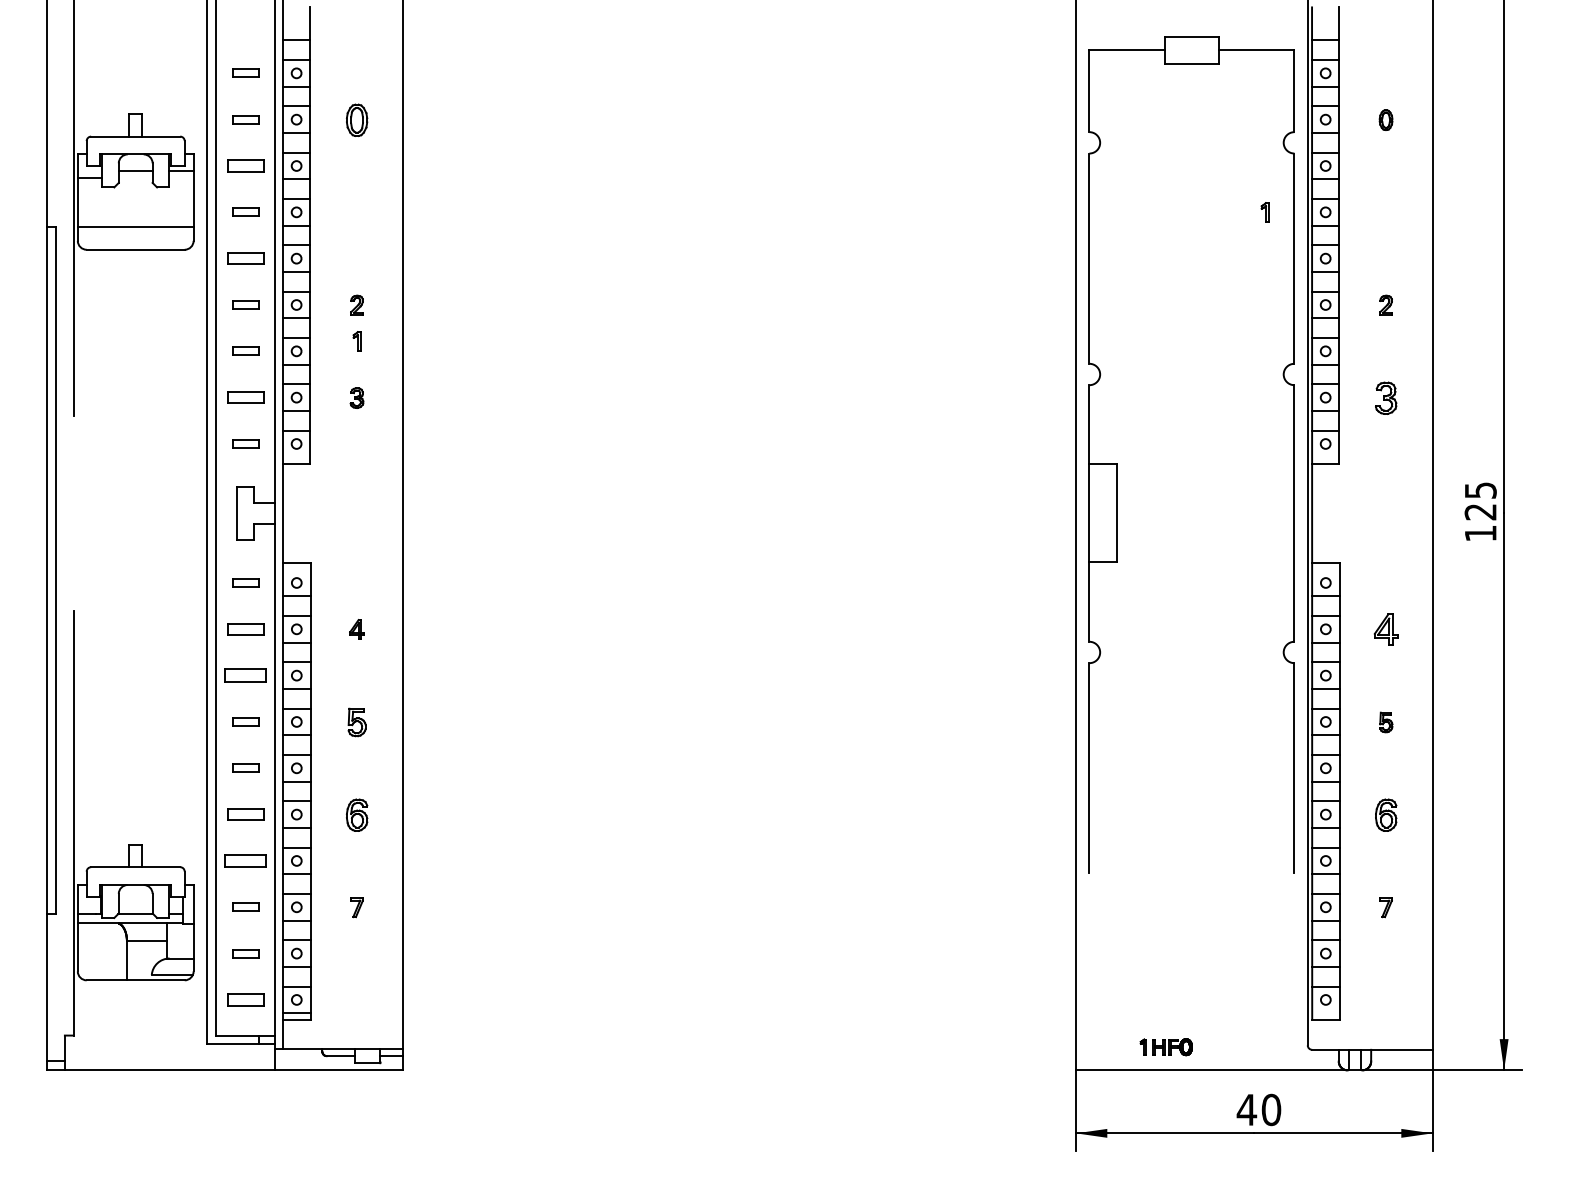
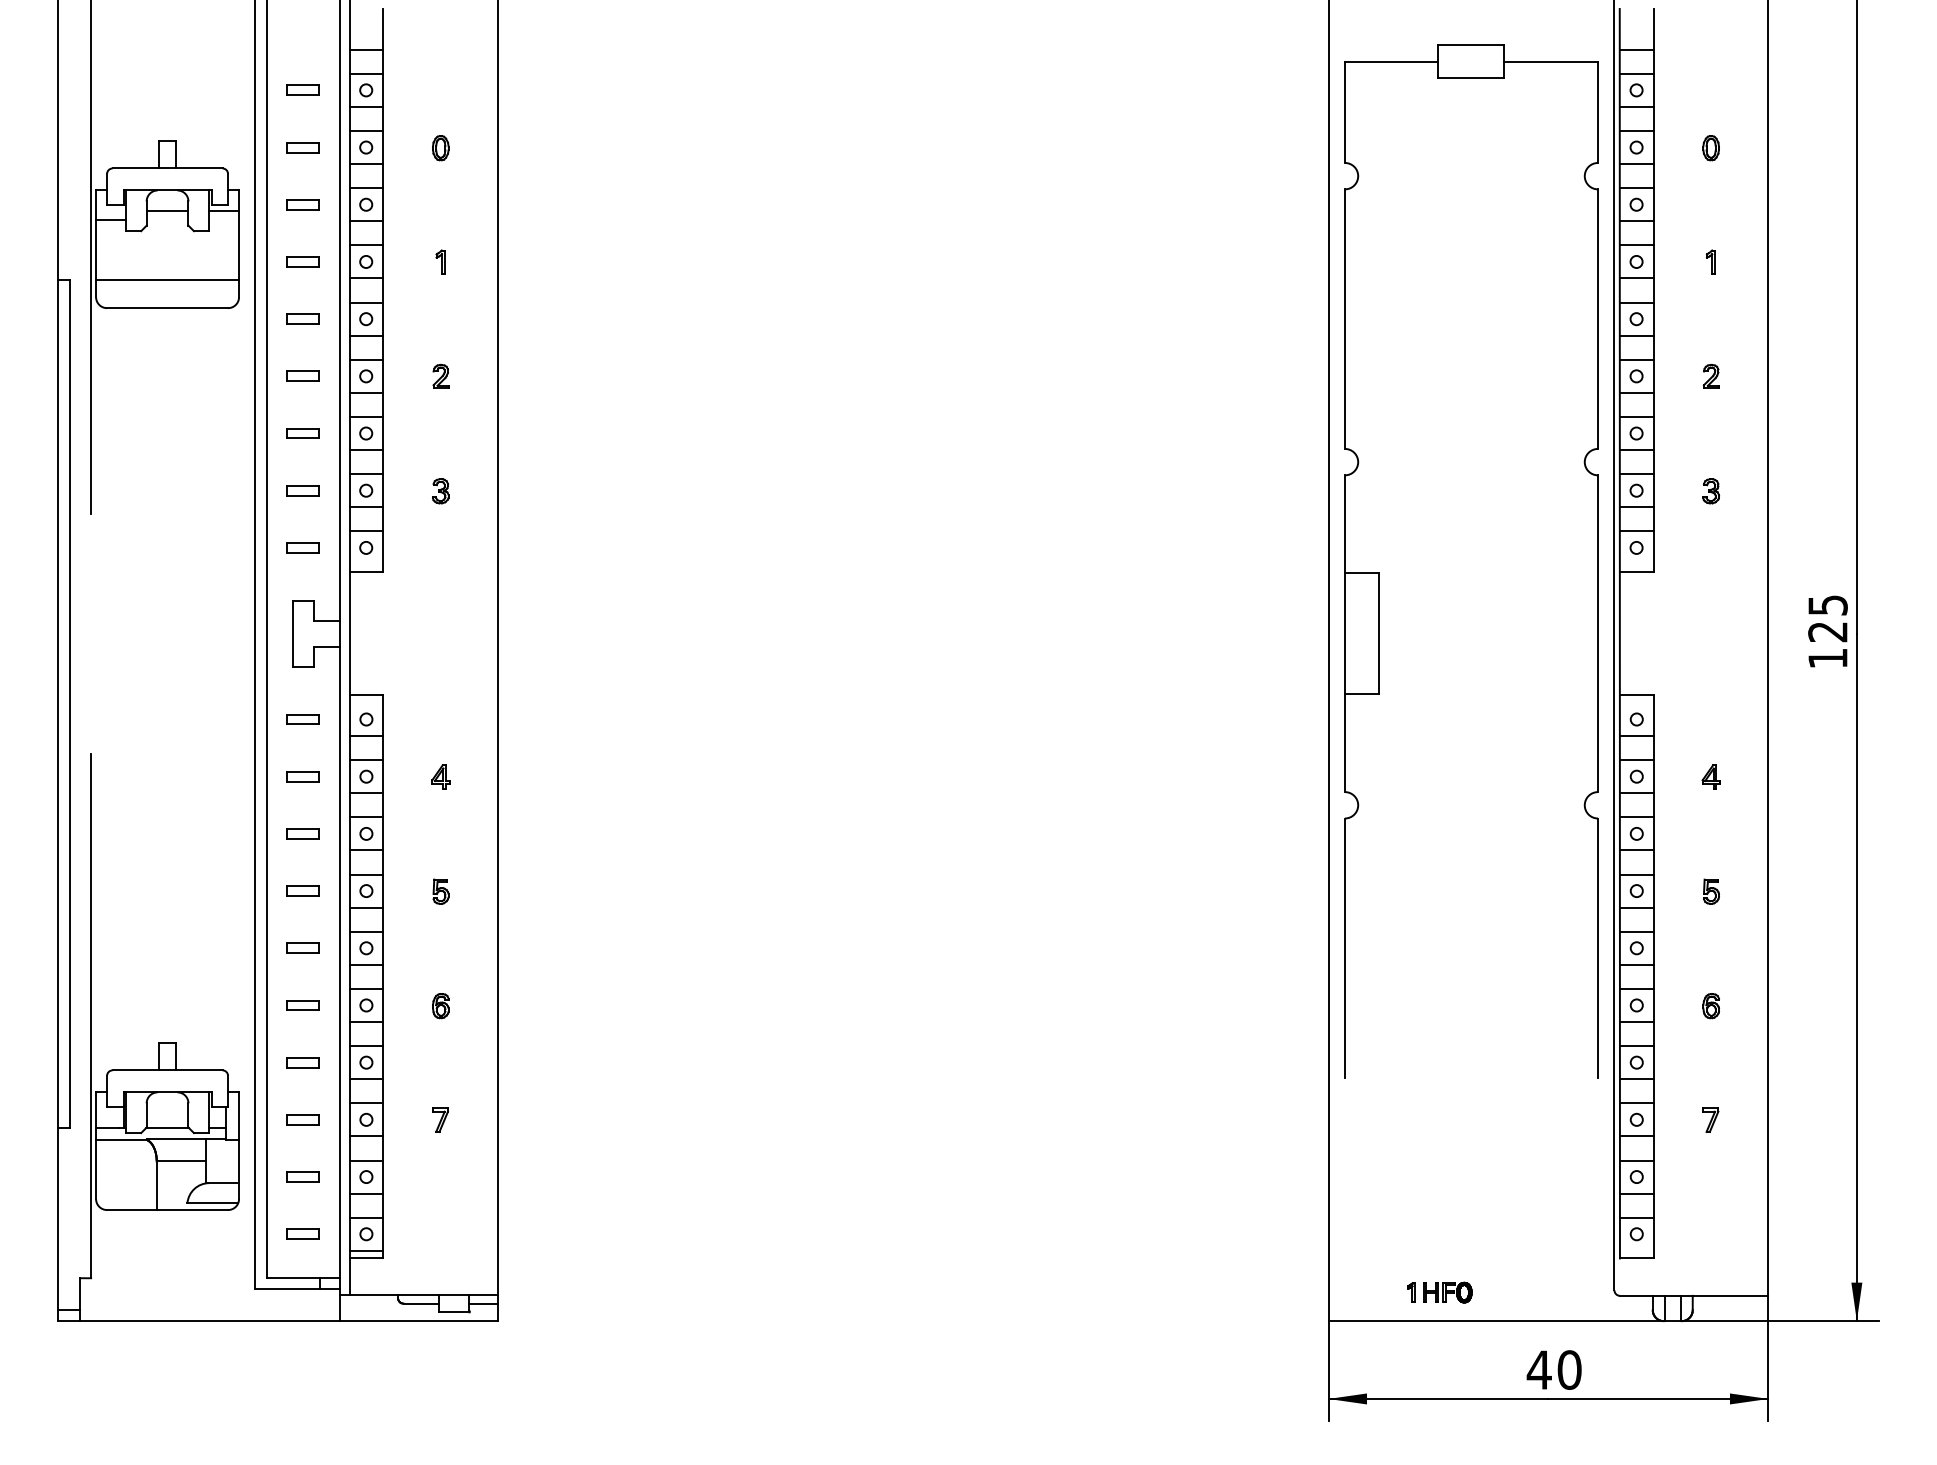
part: (356, 119) -> (440, 147), size x0.62
part: (245, 165) -> (303, 204), size x0.71
part: (1264, 212) -> (1710, 262), moved
part: (245, 258) -> (303, 318), size x0.71
part: (356, 341) -> (440, 262), moved
part: (245, 397) -> (303, 490), size x0.71
part: (1385, 397) -> (1710, 490), size x0.62
part: (245, 628) -> (303, 775), size x0.71
part: (1386, 629) -> (1711, 776), size x0.62
part: (245, 675) -> (303, 833), size x0.62
part: (357, 722) -> (441, 891), size x0.71
part: (245, 814) -> (303, 1005), size x0.71
part: (356, 814) -> (440, 1005), size x0.62
part: (1385, 814) -> (1710, 1005), size x0.62
part: (245, 860) -> (303, 1062), size x0.62
part: (245, 999) -> (303, 1233), size x0.71

